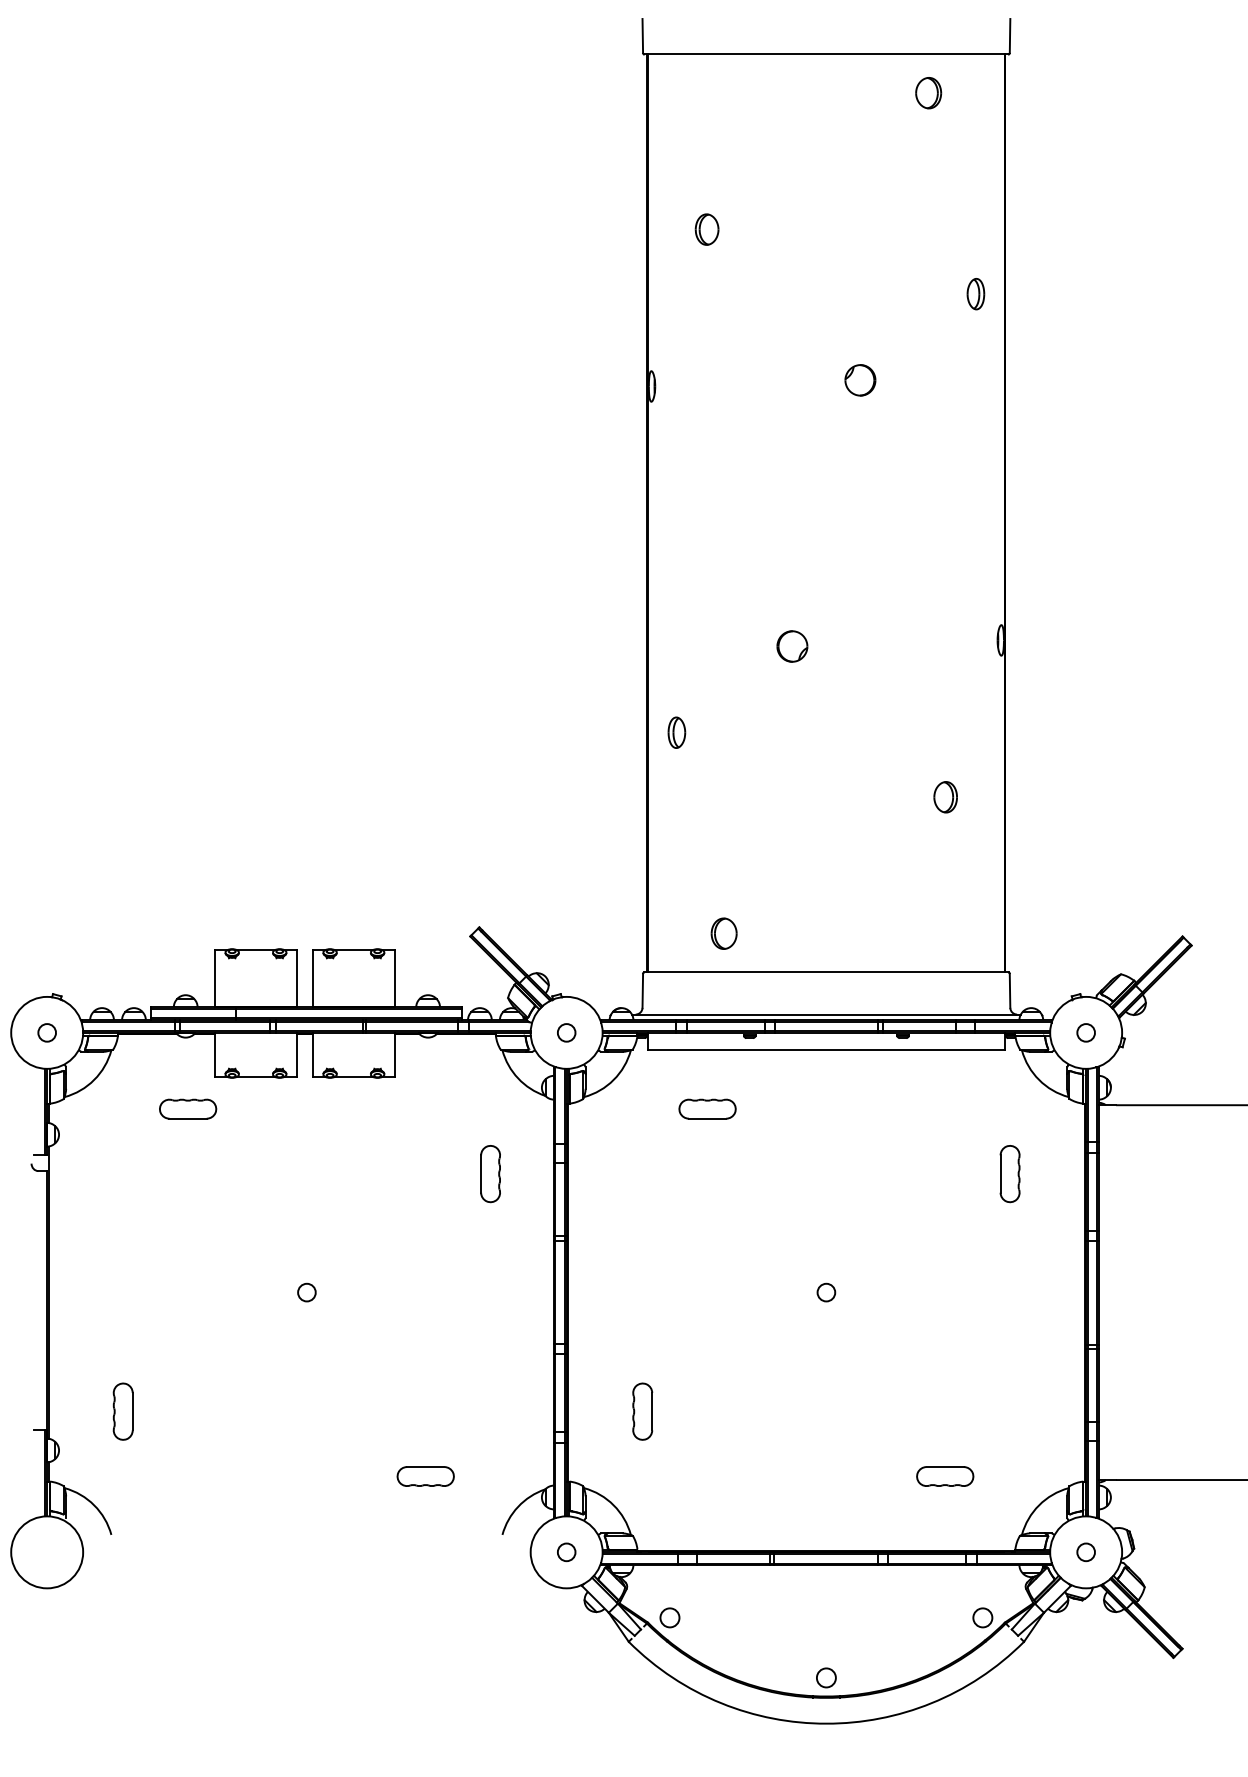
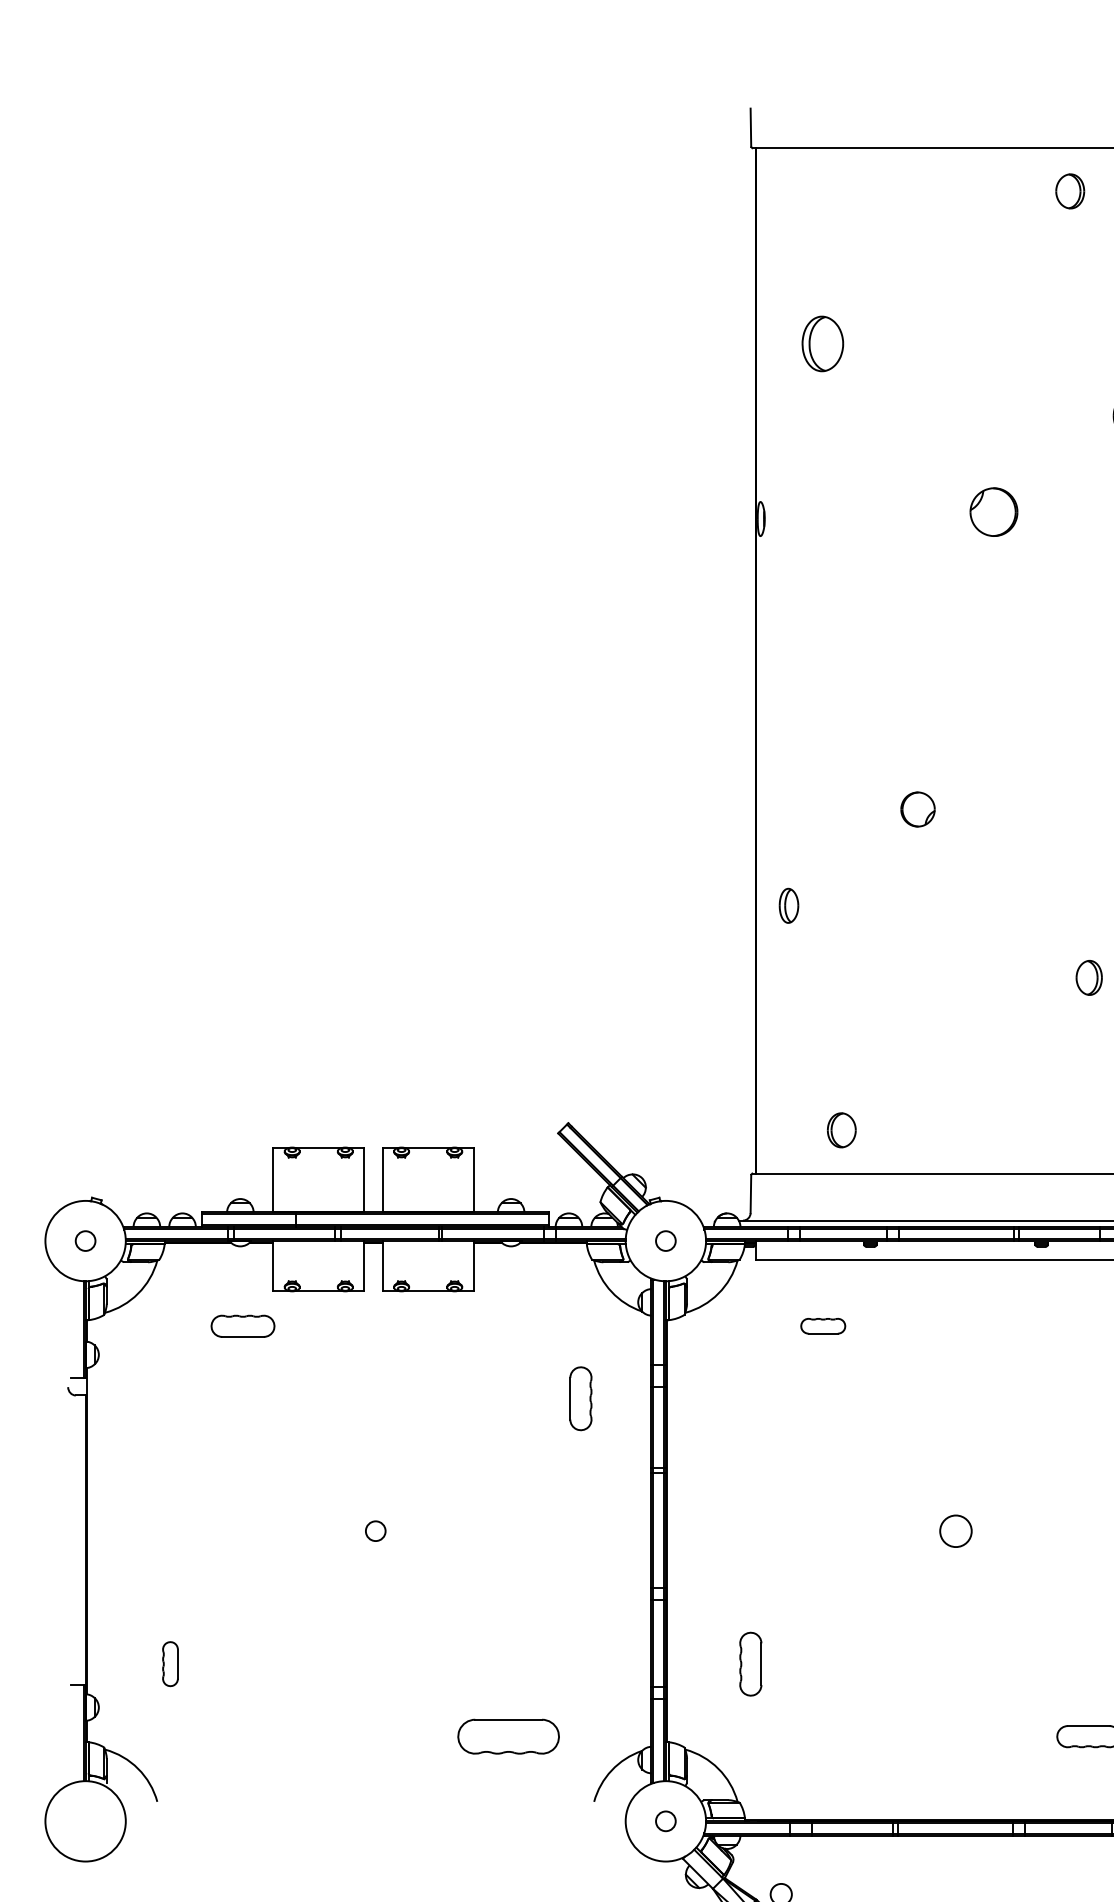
part: (706, 229) -> (822, 343), size x1.6
part: (860, 380) -> (994, 512), size x1.4
part: (707, 1108) -> (823, 1325), size x0.7
circle: (826, 1292) -> (956, 1531), size x1.6
part: (122, 1411) -> (169, 1664), size x0.7
part: (425, 1476) -> (508, 1736), size x1.6

